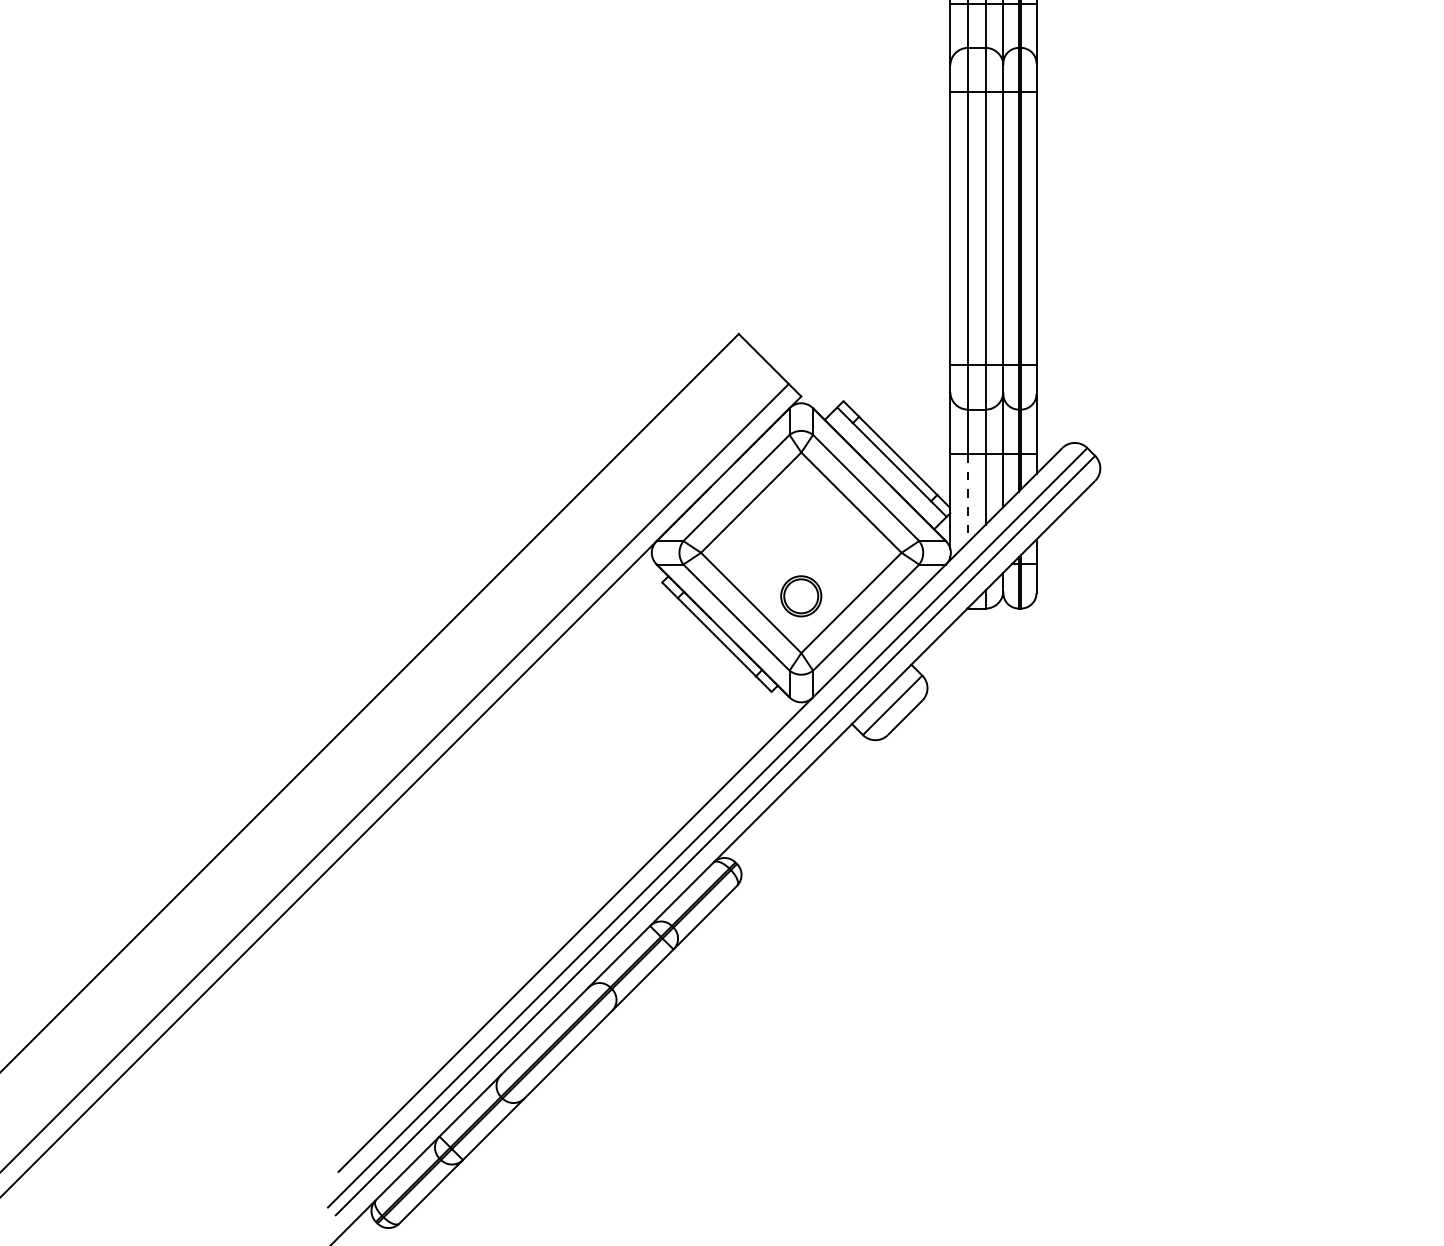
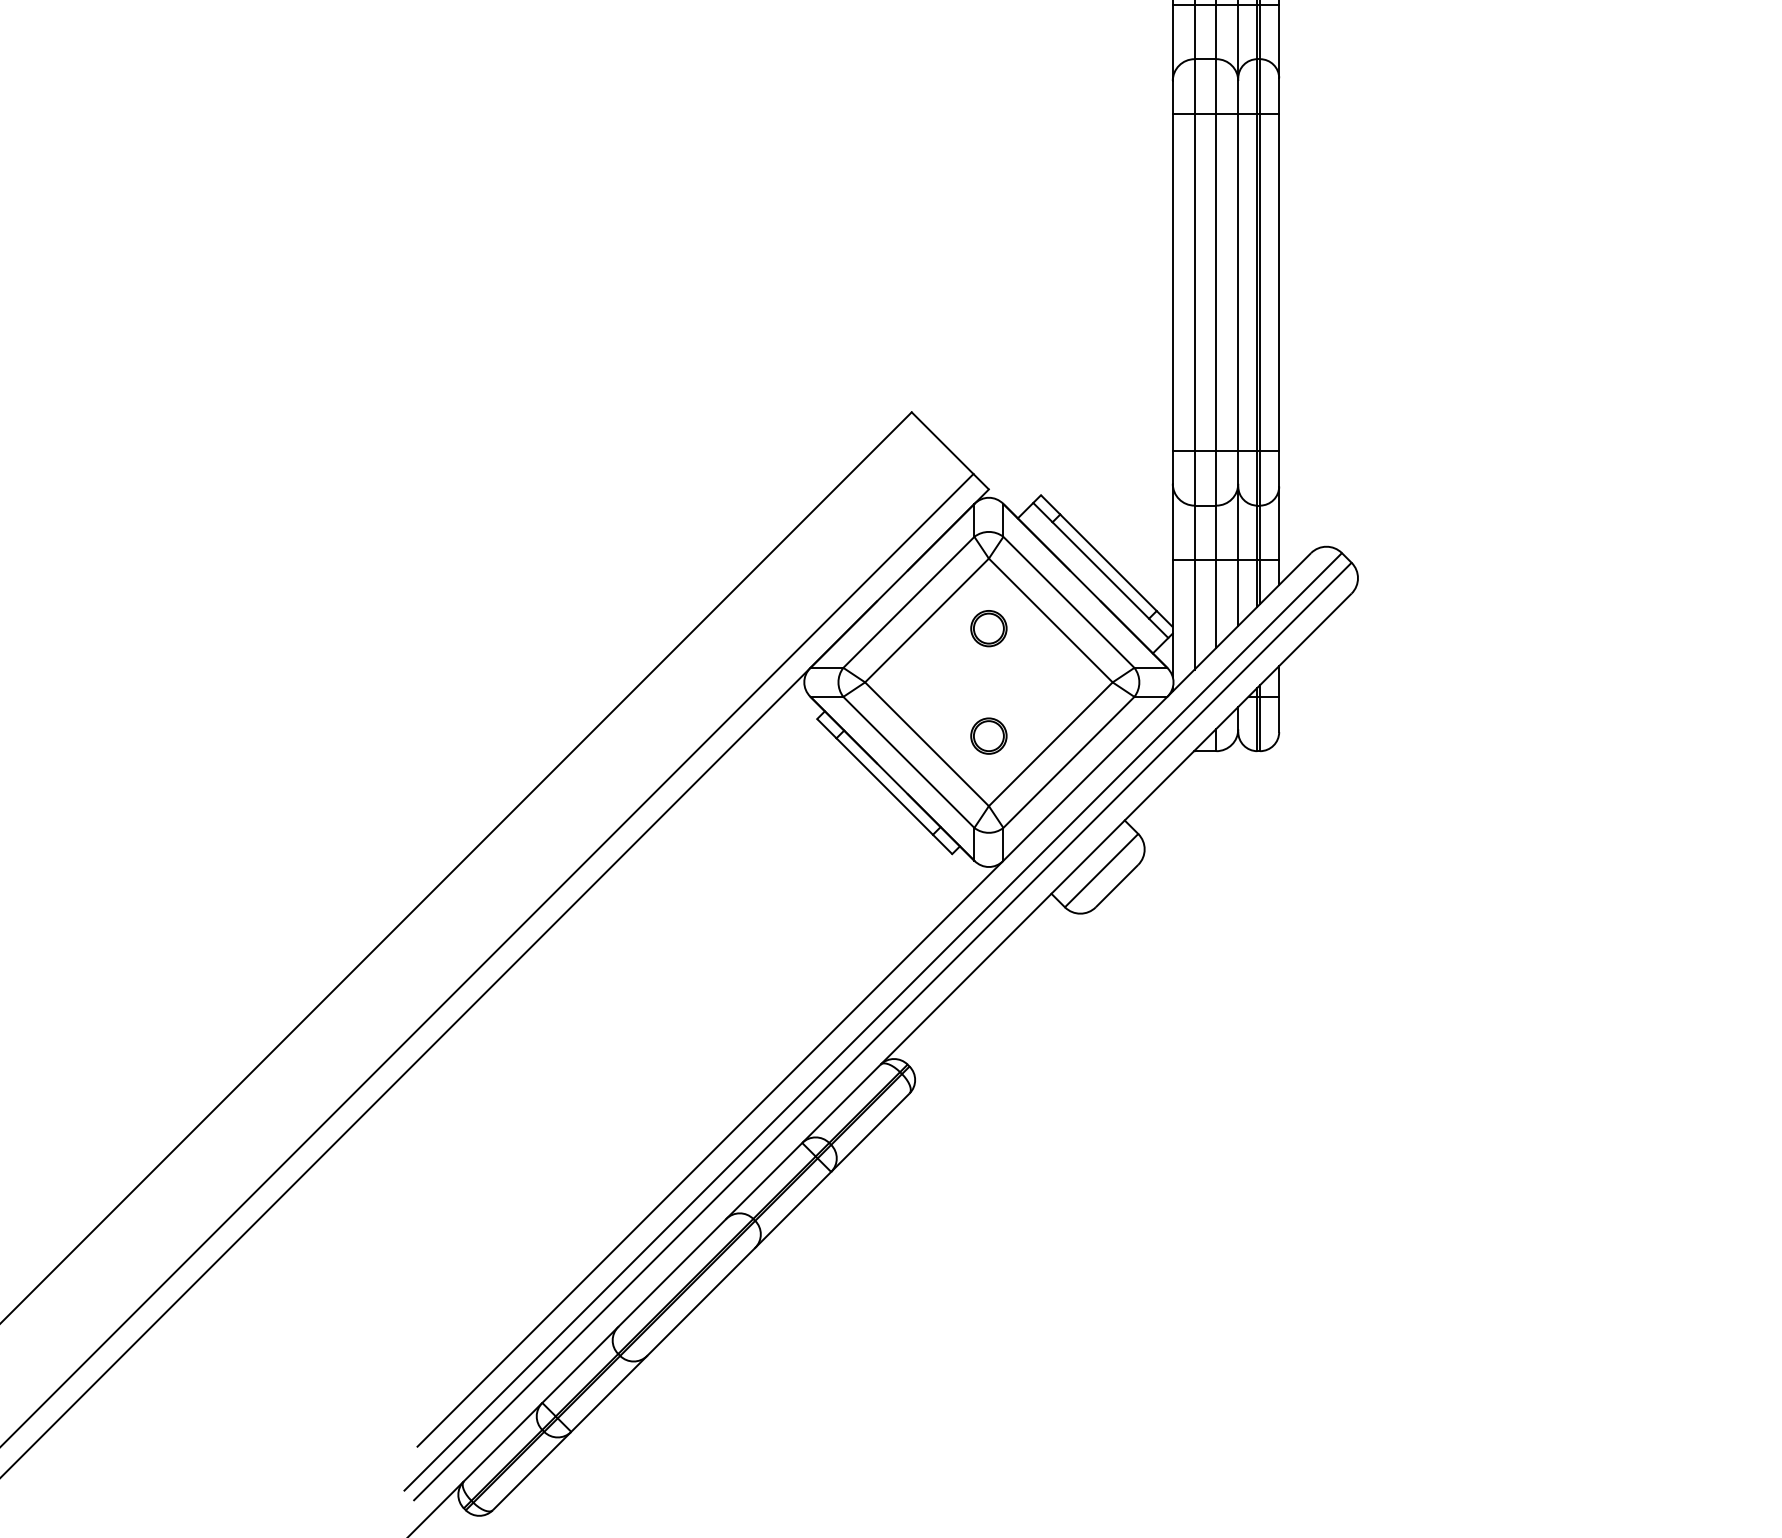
line: (967, 498) -> (1194, 615), dashed -> solid
part: (801, 509) -> (989, 628), added
part: (801, 596) -> (989, 736), size x0.71

